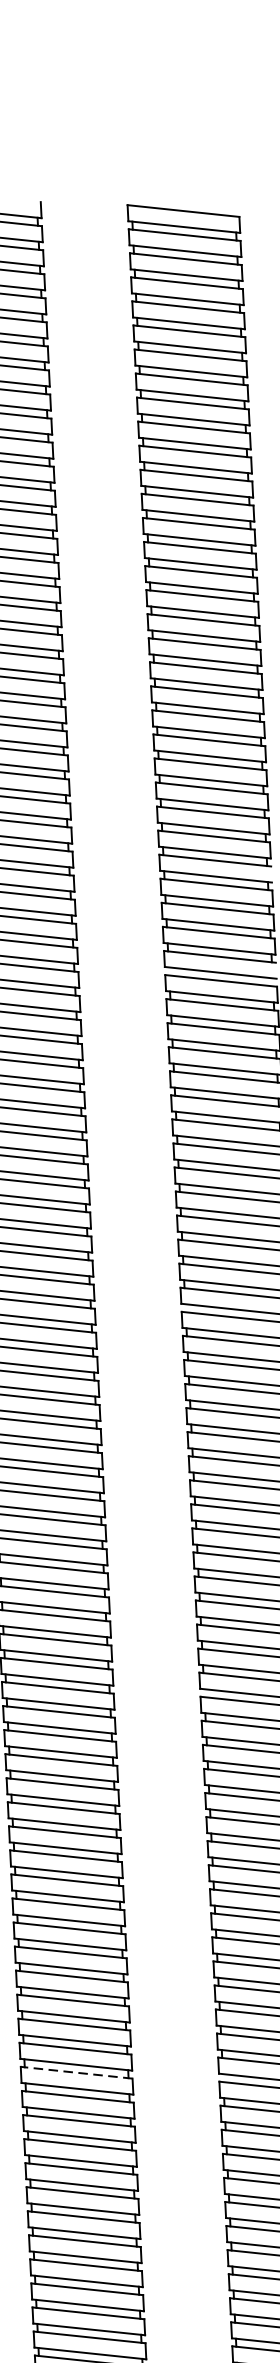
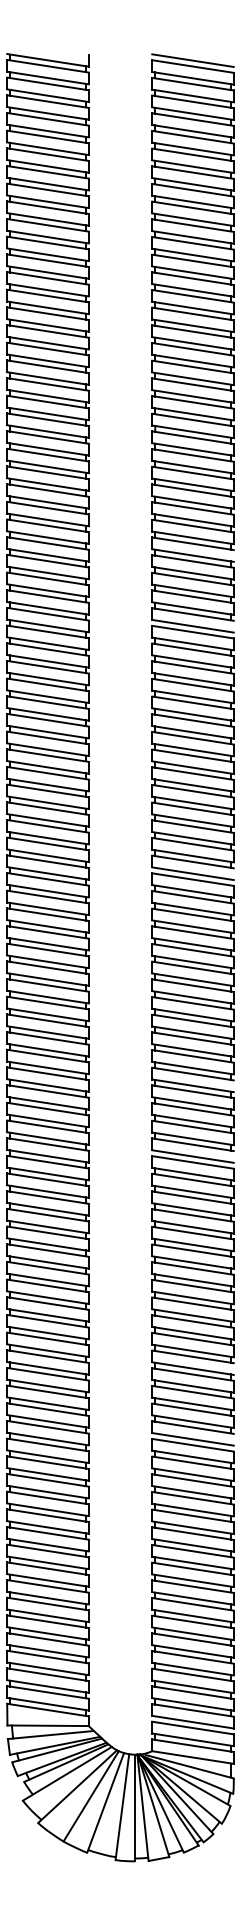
line: (182, 202) -> (192, 60), added
line: (76, 2073) -> (47, 1427), dashed -> solid

